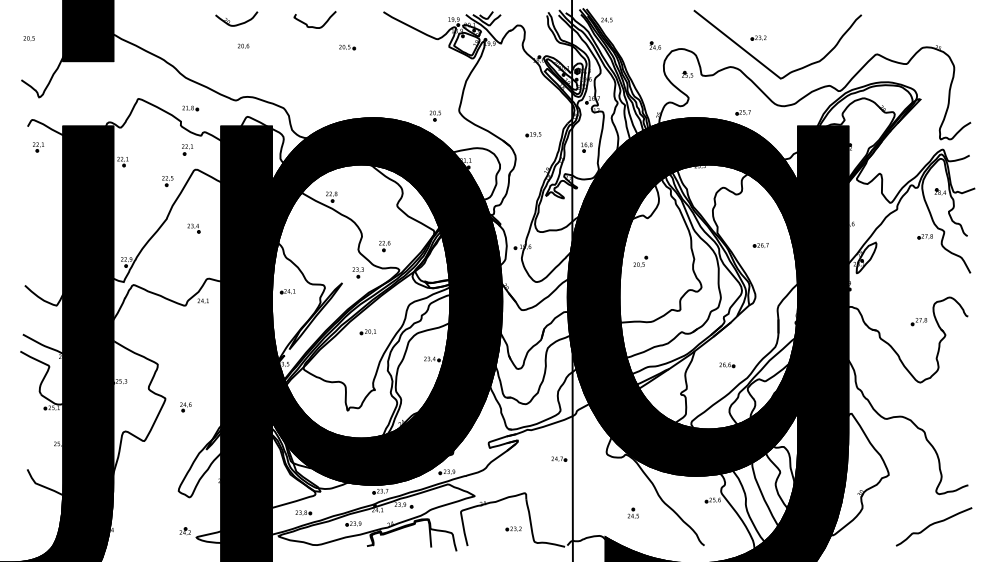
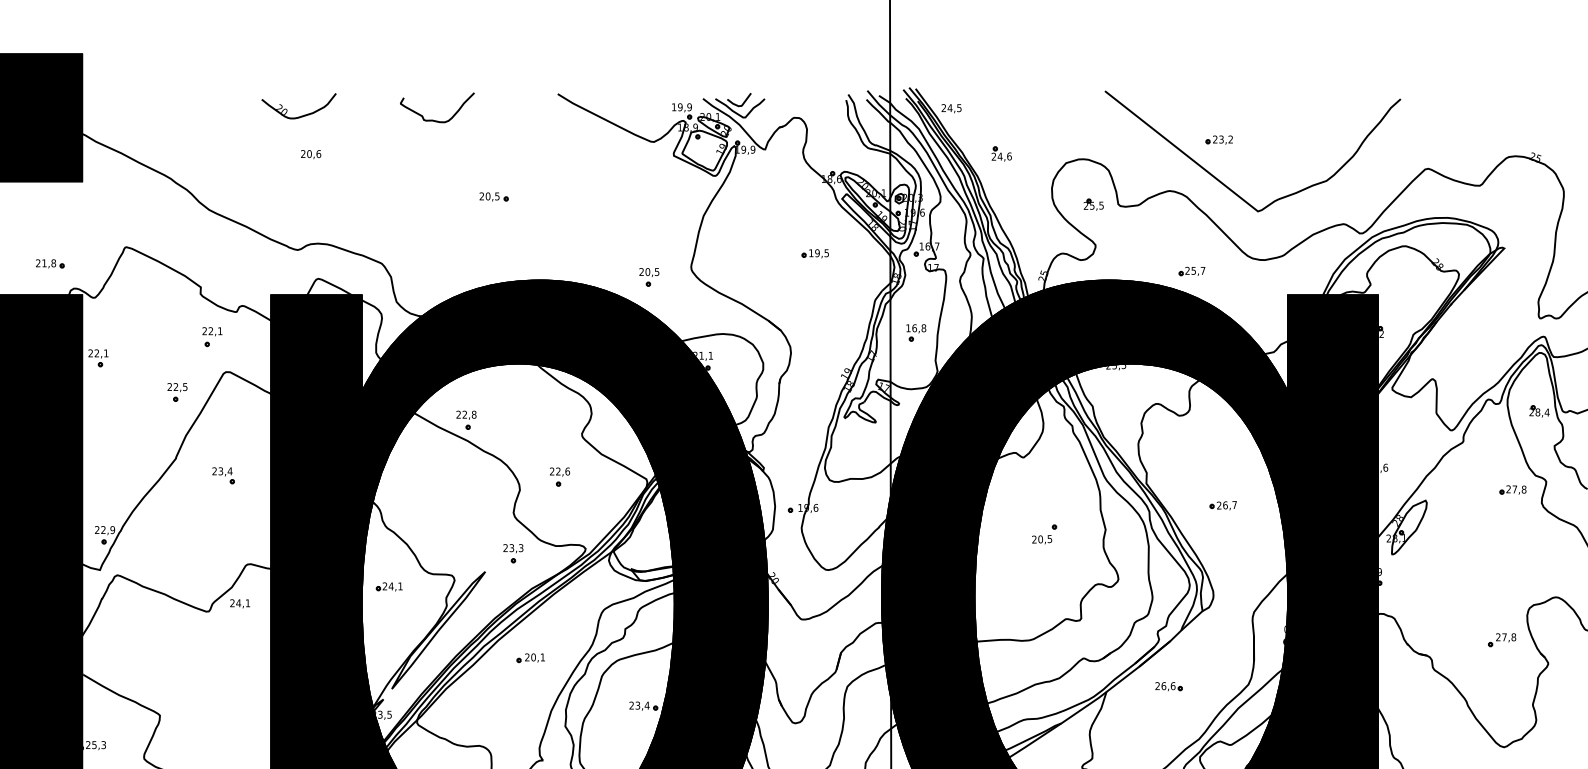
part: (654, 45) -> (1000, 153), moved
part: (347, 47) -> (494, 197), moved
part: (190, 108) -> (50, 264), moved
part: (533, 134) -> (815, 253), moved
part: (384, 246) -> (559, 477), moved
part: (640, 261) -> (1044, 533), moved
part: (727, 365) -> (1169, 687), moved

